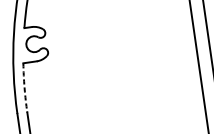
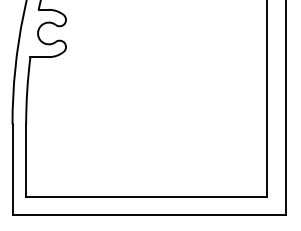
arc: (24, 87) -> (27, 90), dashed -> solid

